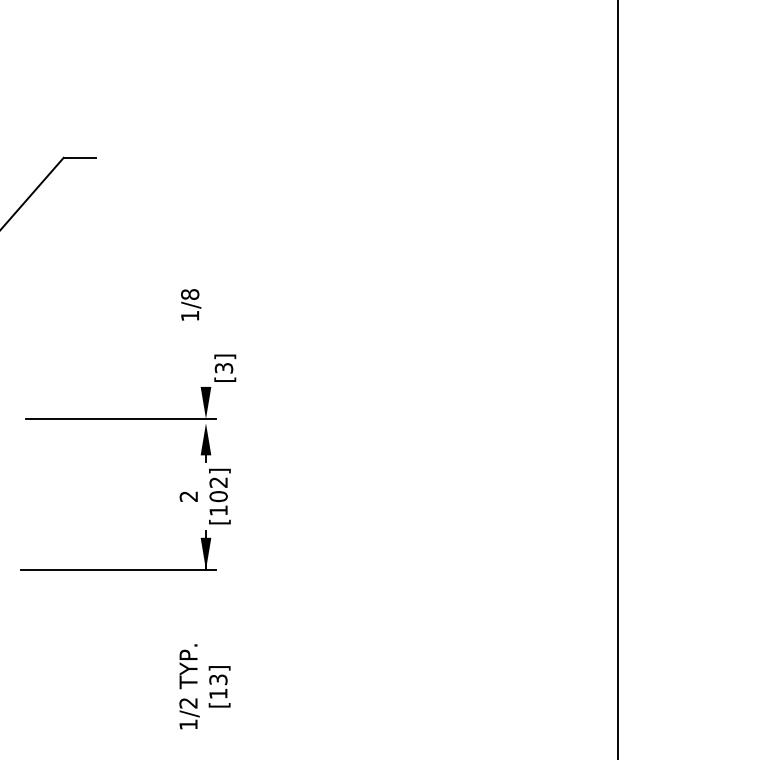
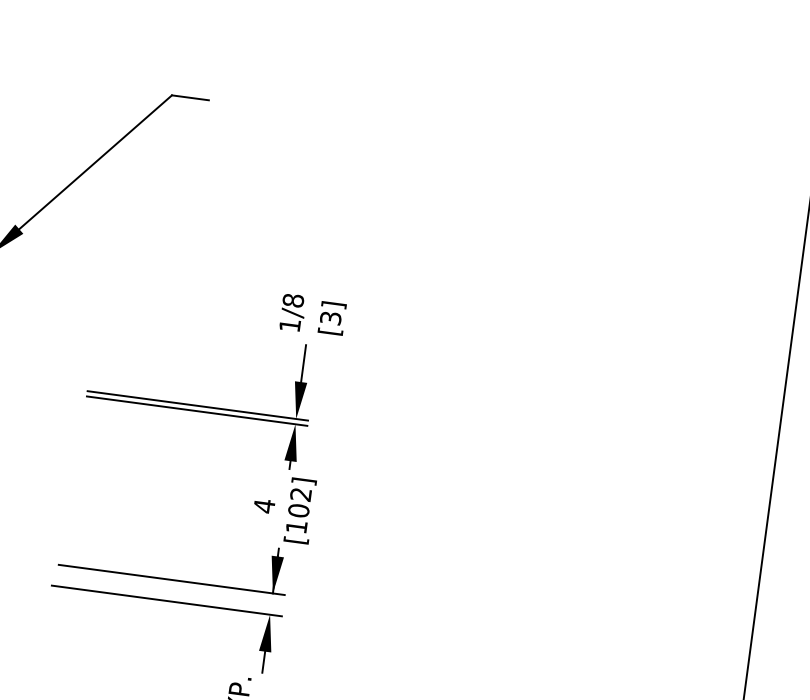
text: (191, 304) -> (293, 312), moved
text: (225, 367) -> (332, 317), moved
line: (205, 370) -> (303, 363), added
line: (120, 423) -> (196, 411), added
text: (188, 496) -> (264, 506), 2 -> 4
part: (116, 588) -> (166, 601), added

